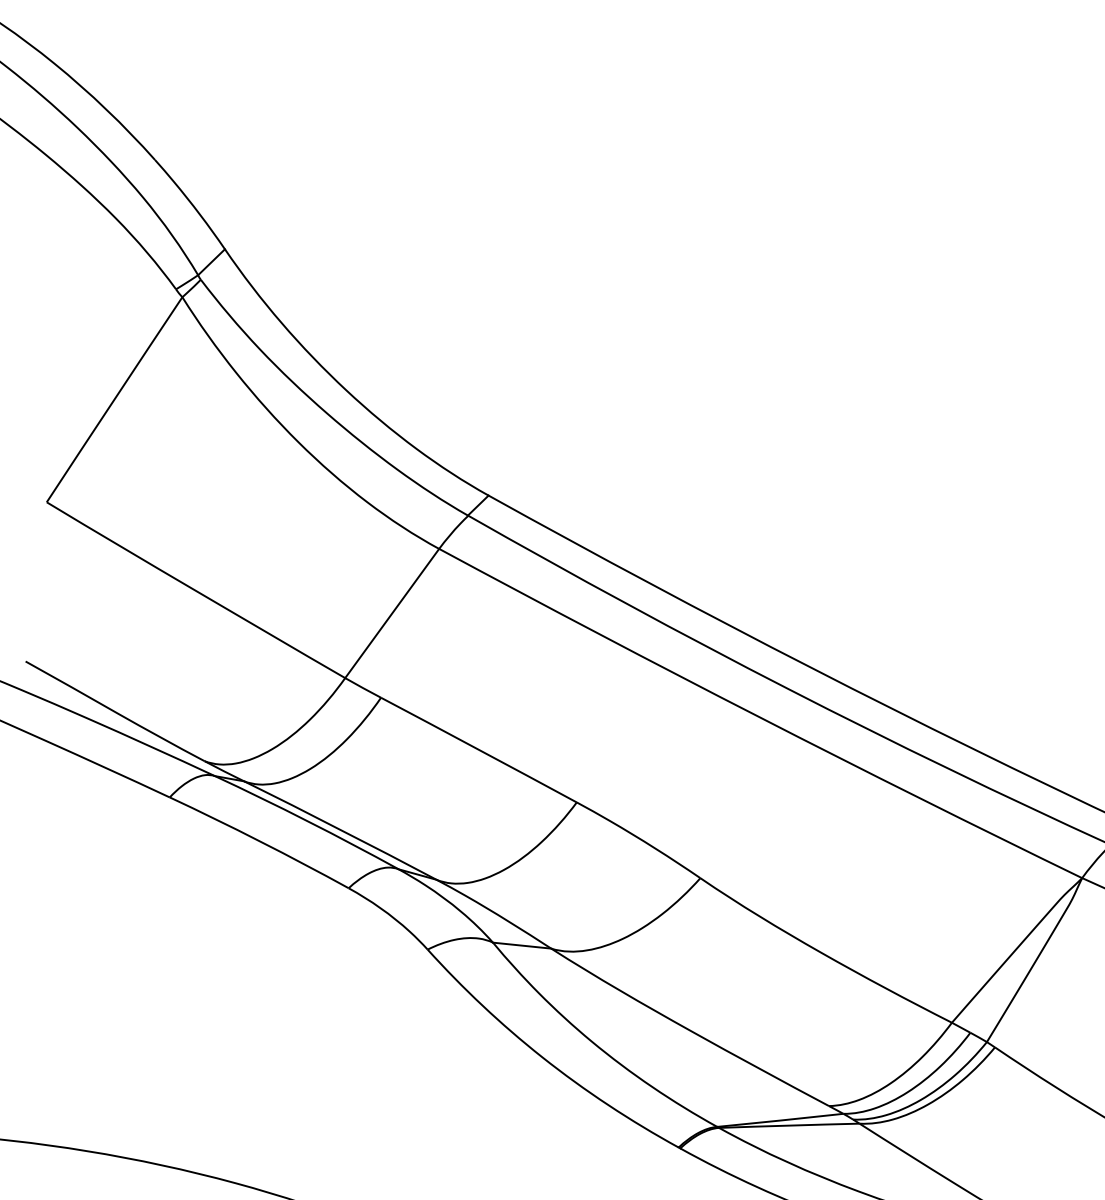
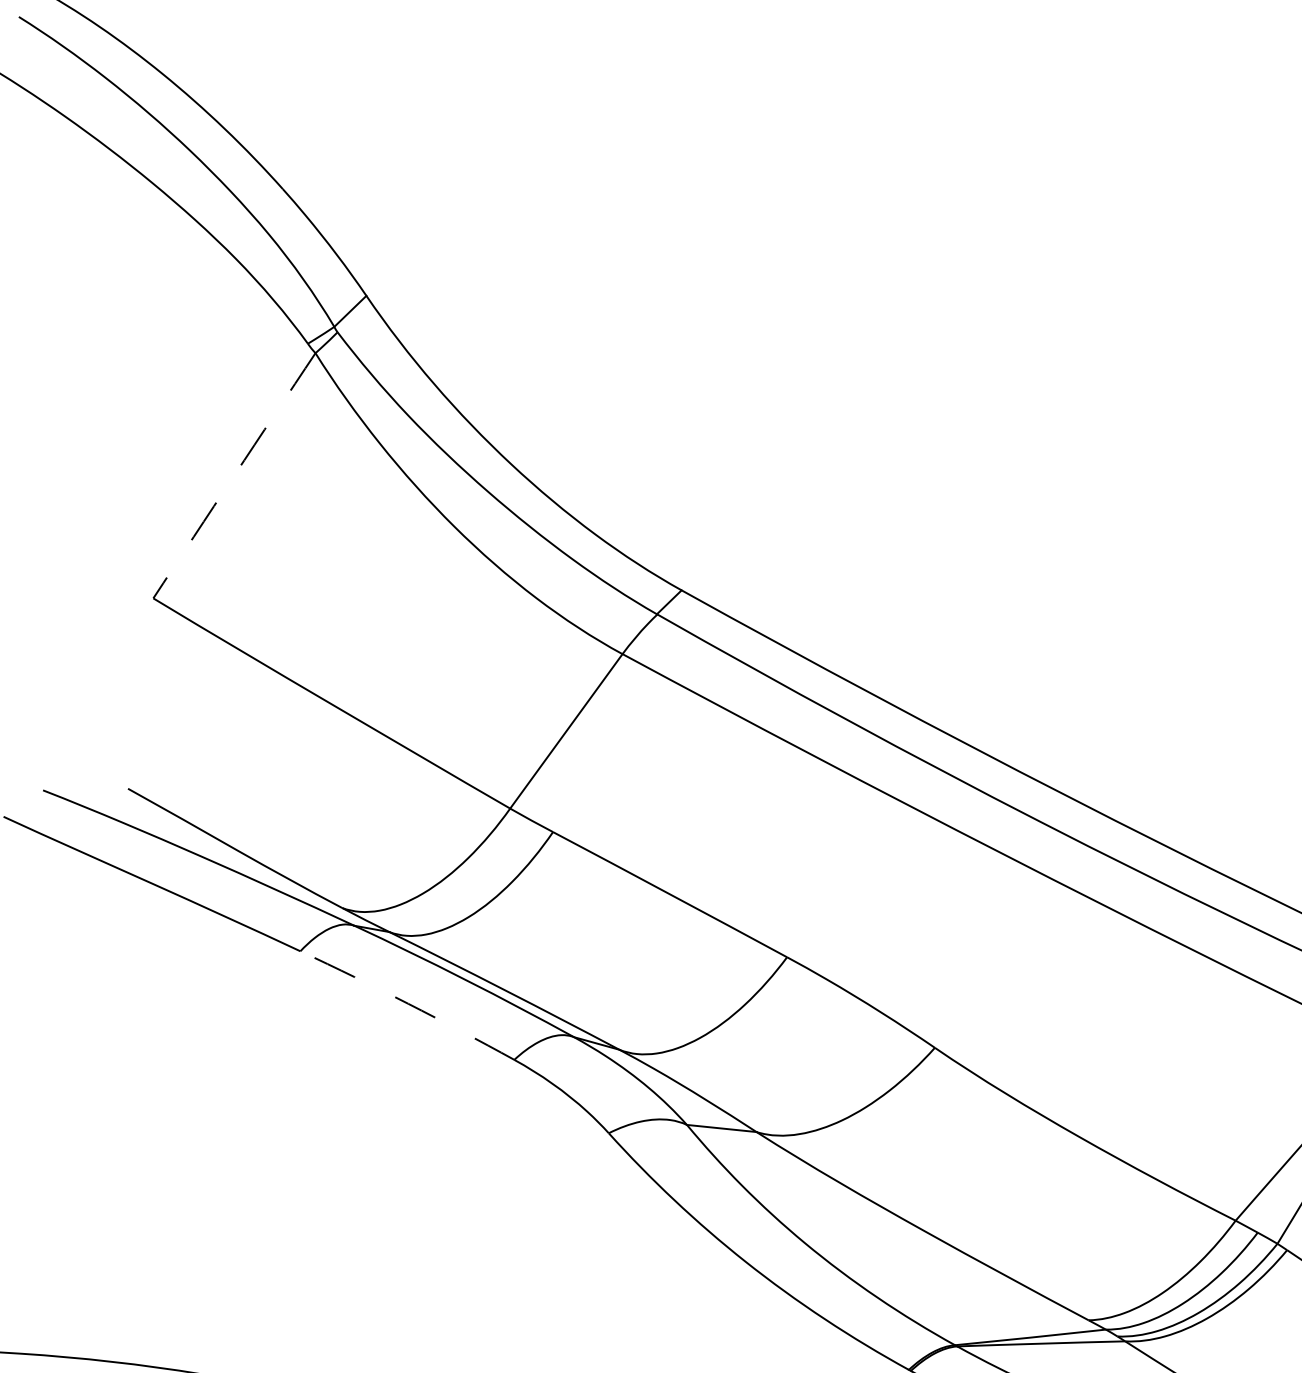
arc: (114, 399) -> (234, 475), solid -> dashed
arc: (259, 841) -> (407, 1003), solid -> dashed

